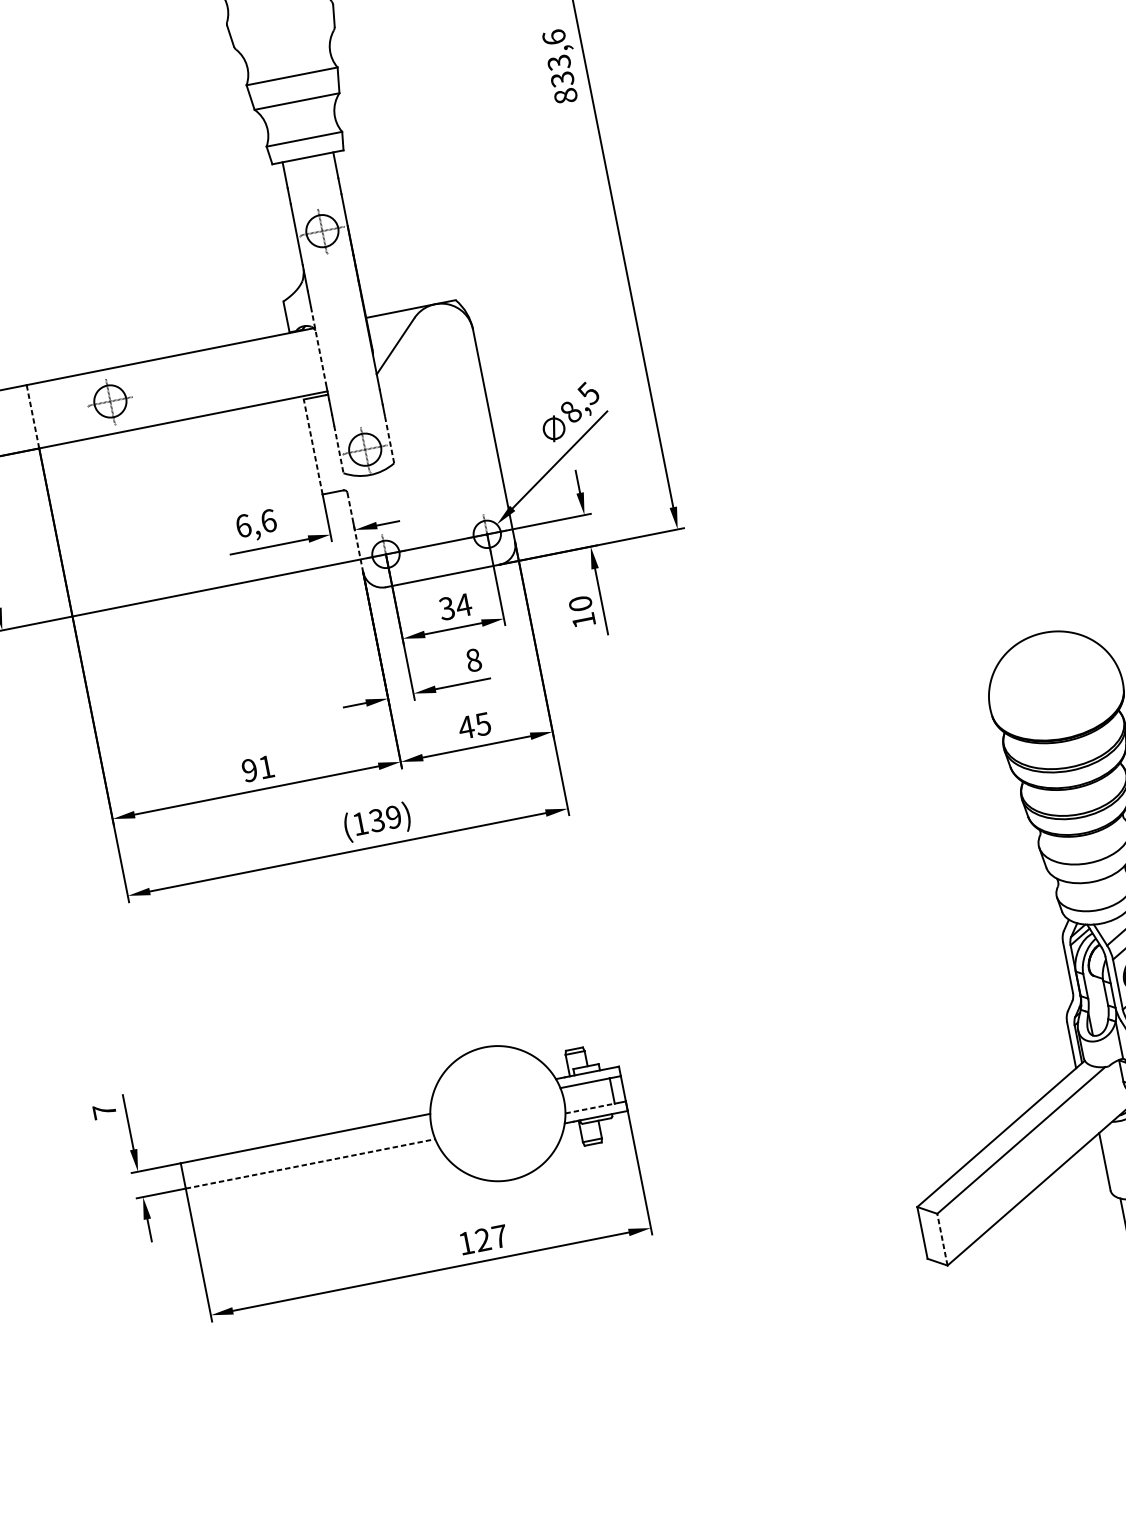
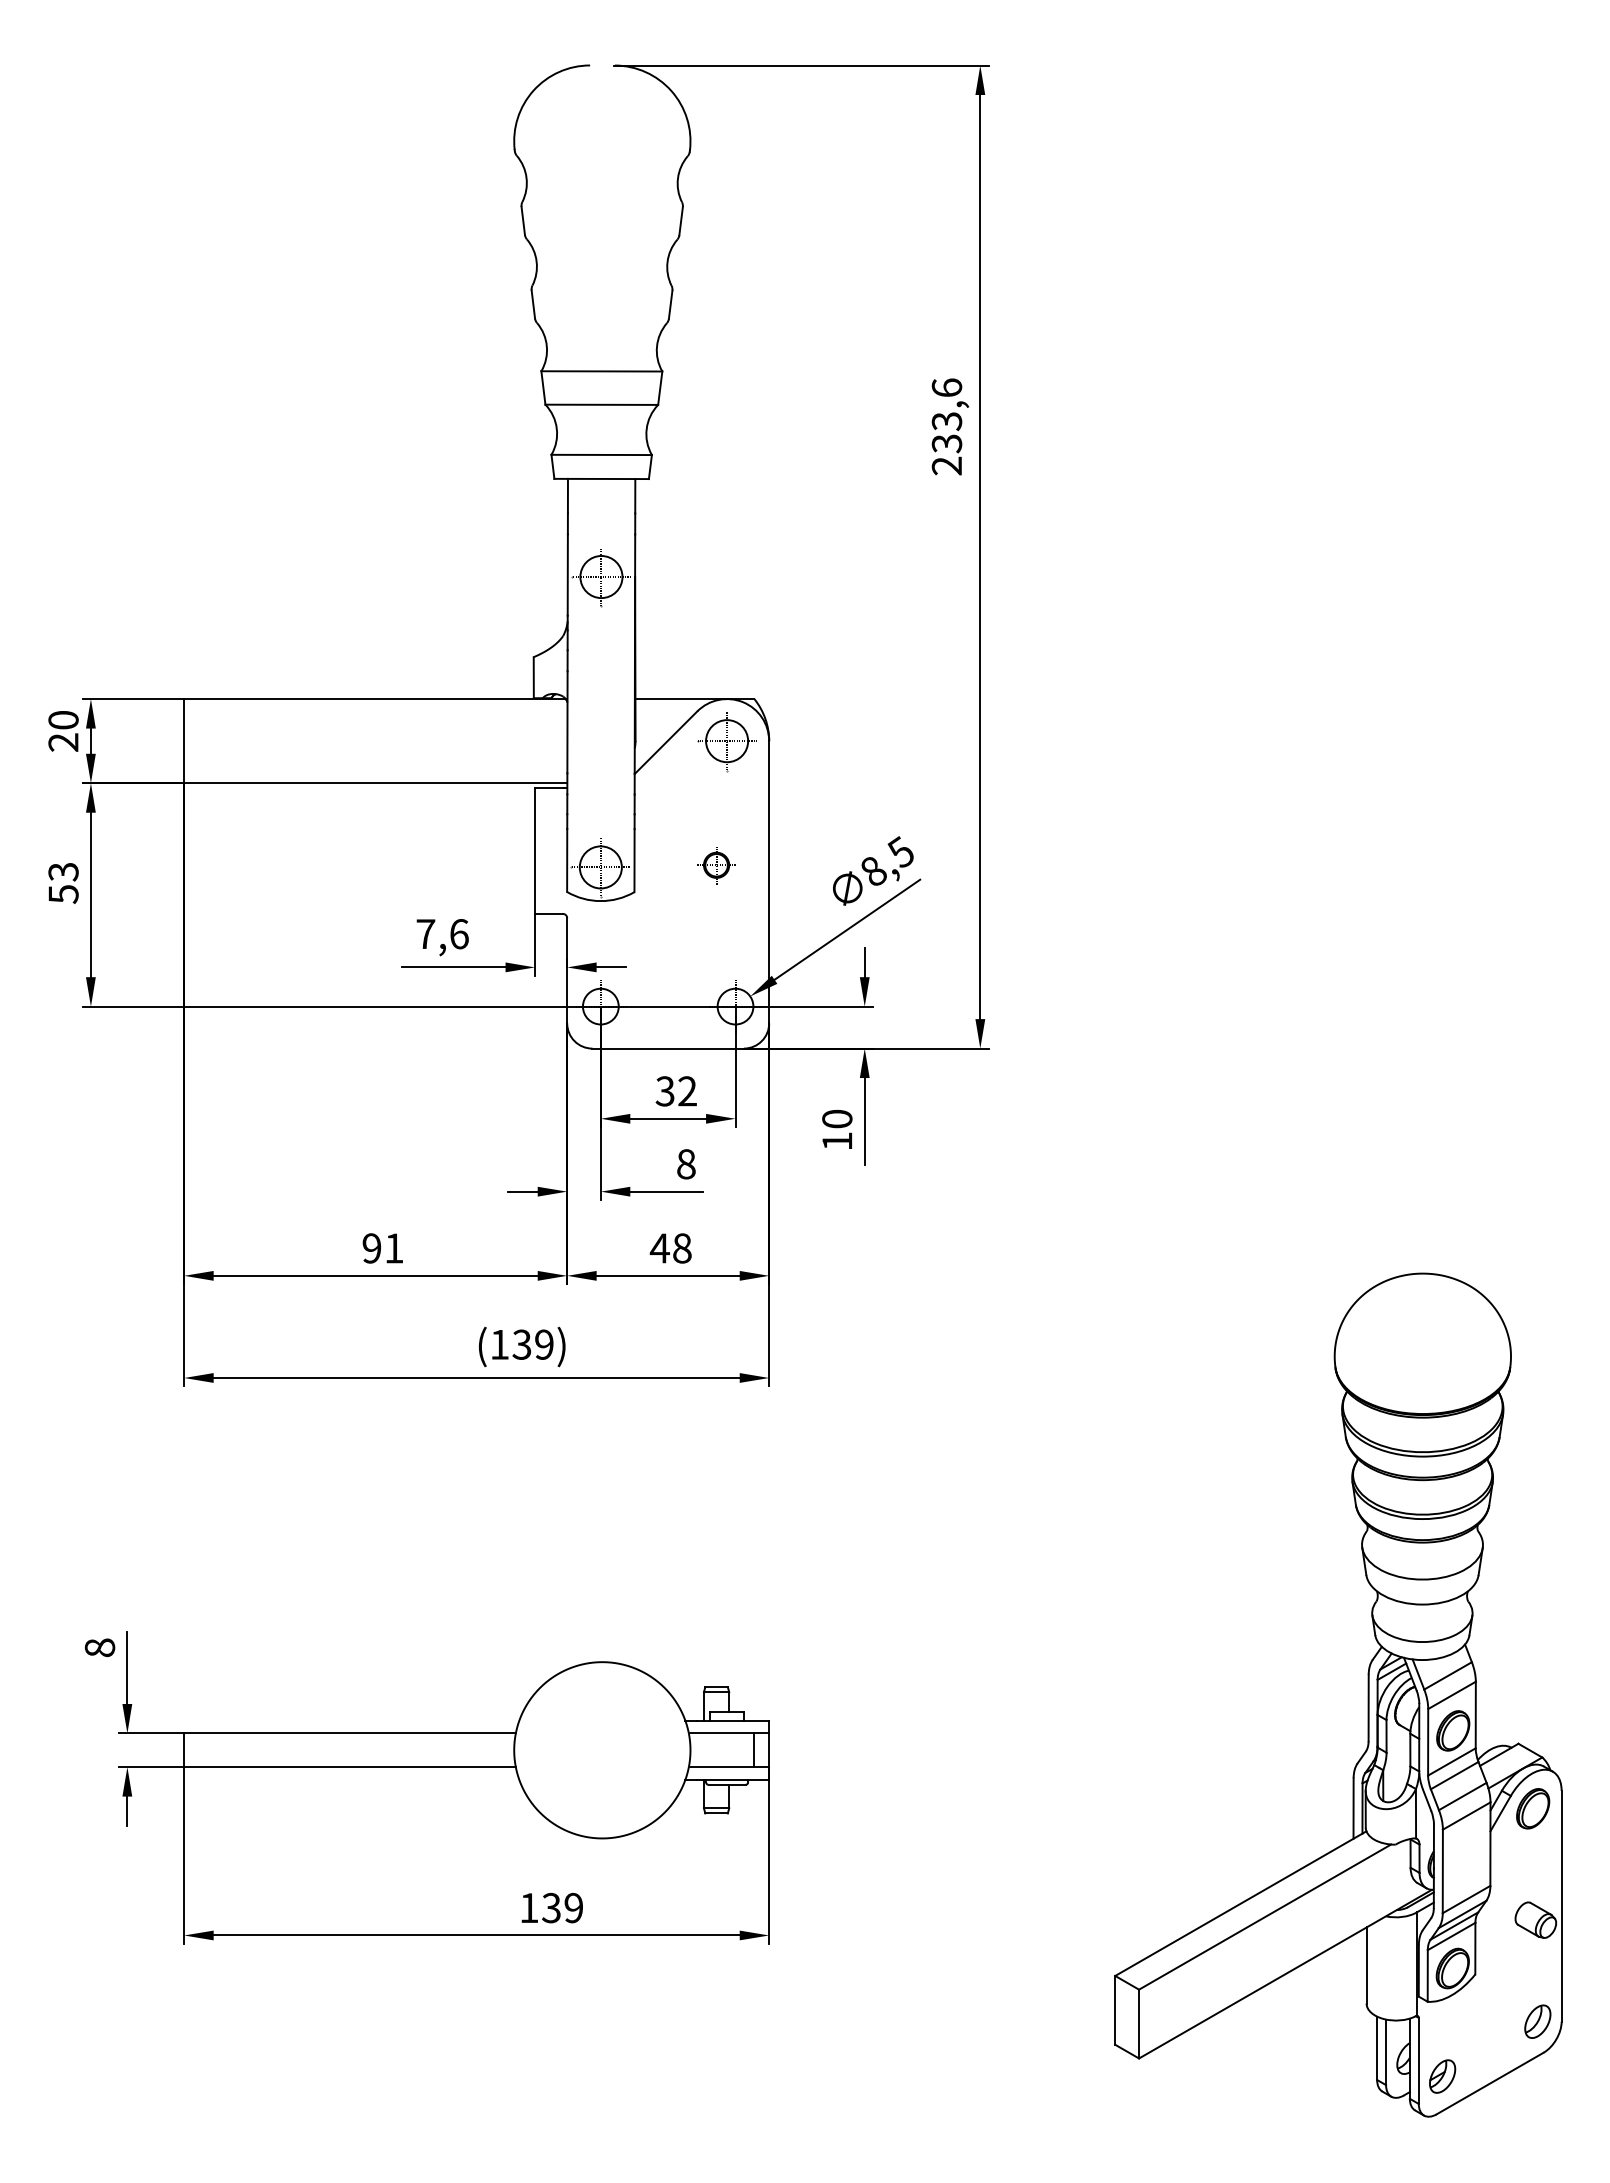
text: (565, 95) -> (946, 465), 833,6 -> 233,6
line: (318, 345) -> (567, 722), dashed -> solid
part: (110, 402) -> (726, 742), moved
line: (33, 416) -> (184, 740), dashed -> solid
part: (451, 431) -> (716, 865), added
line: (389, 439) -> (634, 860), dashed -> solid
line: (313, 446) -> (535, 850), dashed -> solid
line: (339, 449) -> (567, 860), dashed -> solid
text: (243, 526) -> (425, 934), 6,6 -> 7,6
line: (355, 532) -> (567, 970), dashed -> solid
text: (463, 605) -> (687, 1091), 34 -> 32
text: (482, 724) -> (681, 1248), 45 -> 48
line: (590, 1108) -> (721, 1767), dashed -> solid
text: (104, 1111) -> (99, 1647), 7 -> 8
line: (310, 1164) -> (350, 1767), dashed -> solid
text: (491, 1237) -> (562, 1907), 127 -> 139
line: (942, 1239) -> (1139, 2023), dashed -> solid

